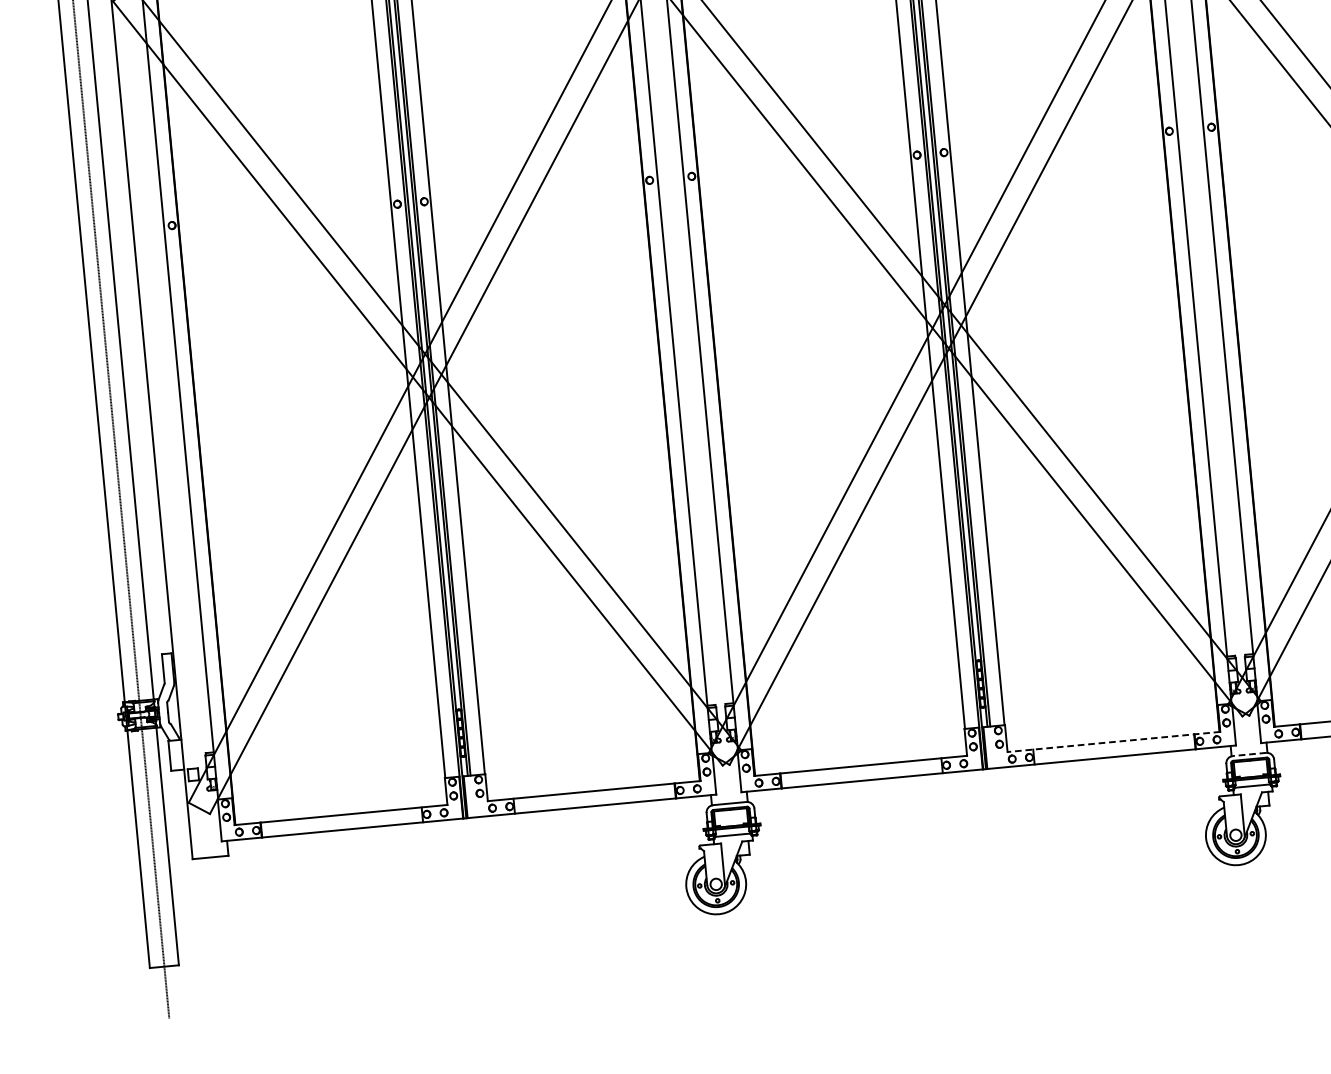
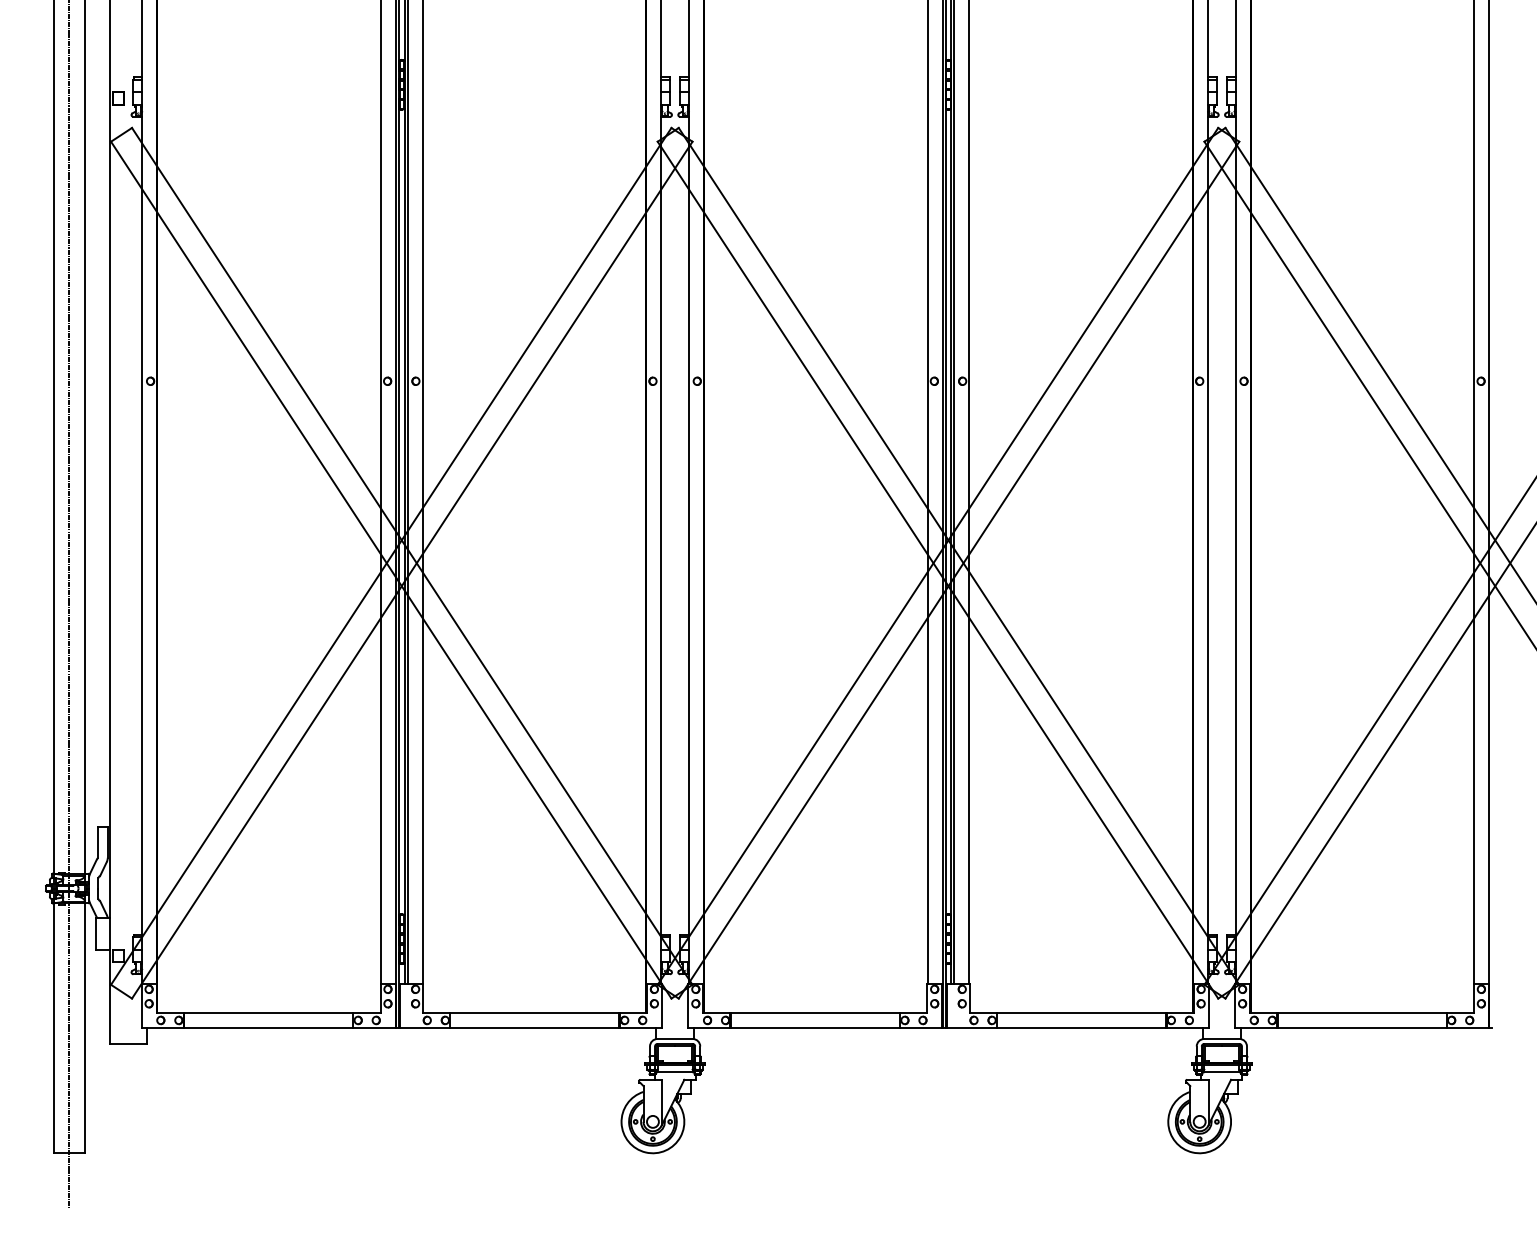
line: (1113, 741) -> (1081, 1012), dashed -> solid
line: (1249, 754) -> (1221, 1038), dashed -> solid

